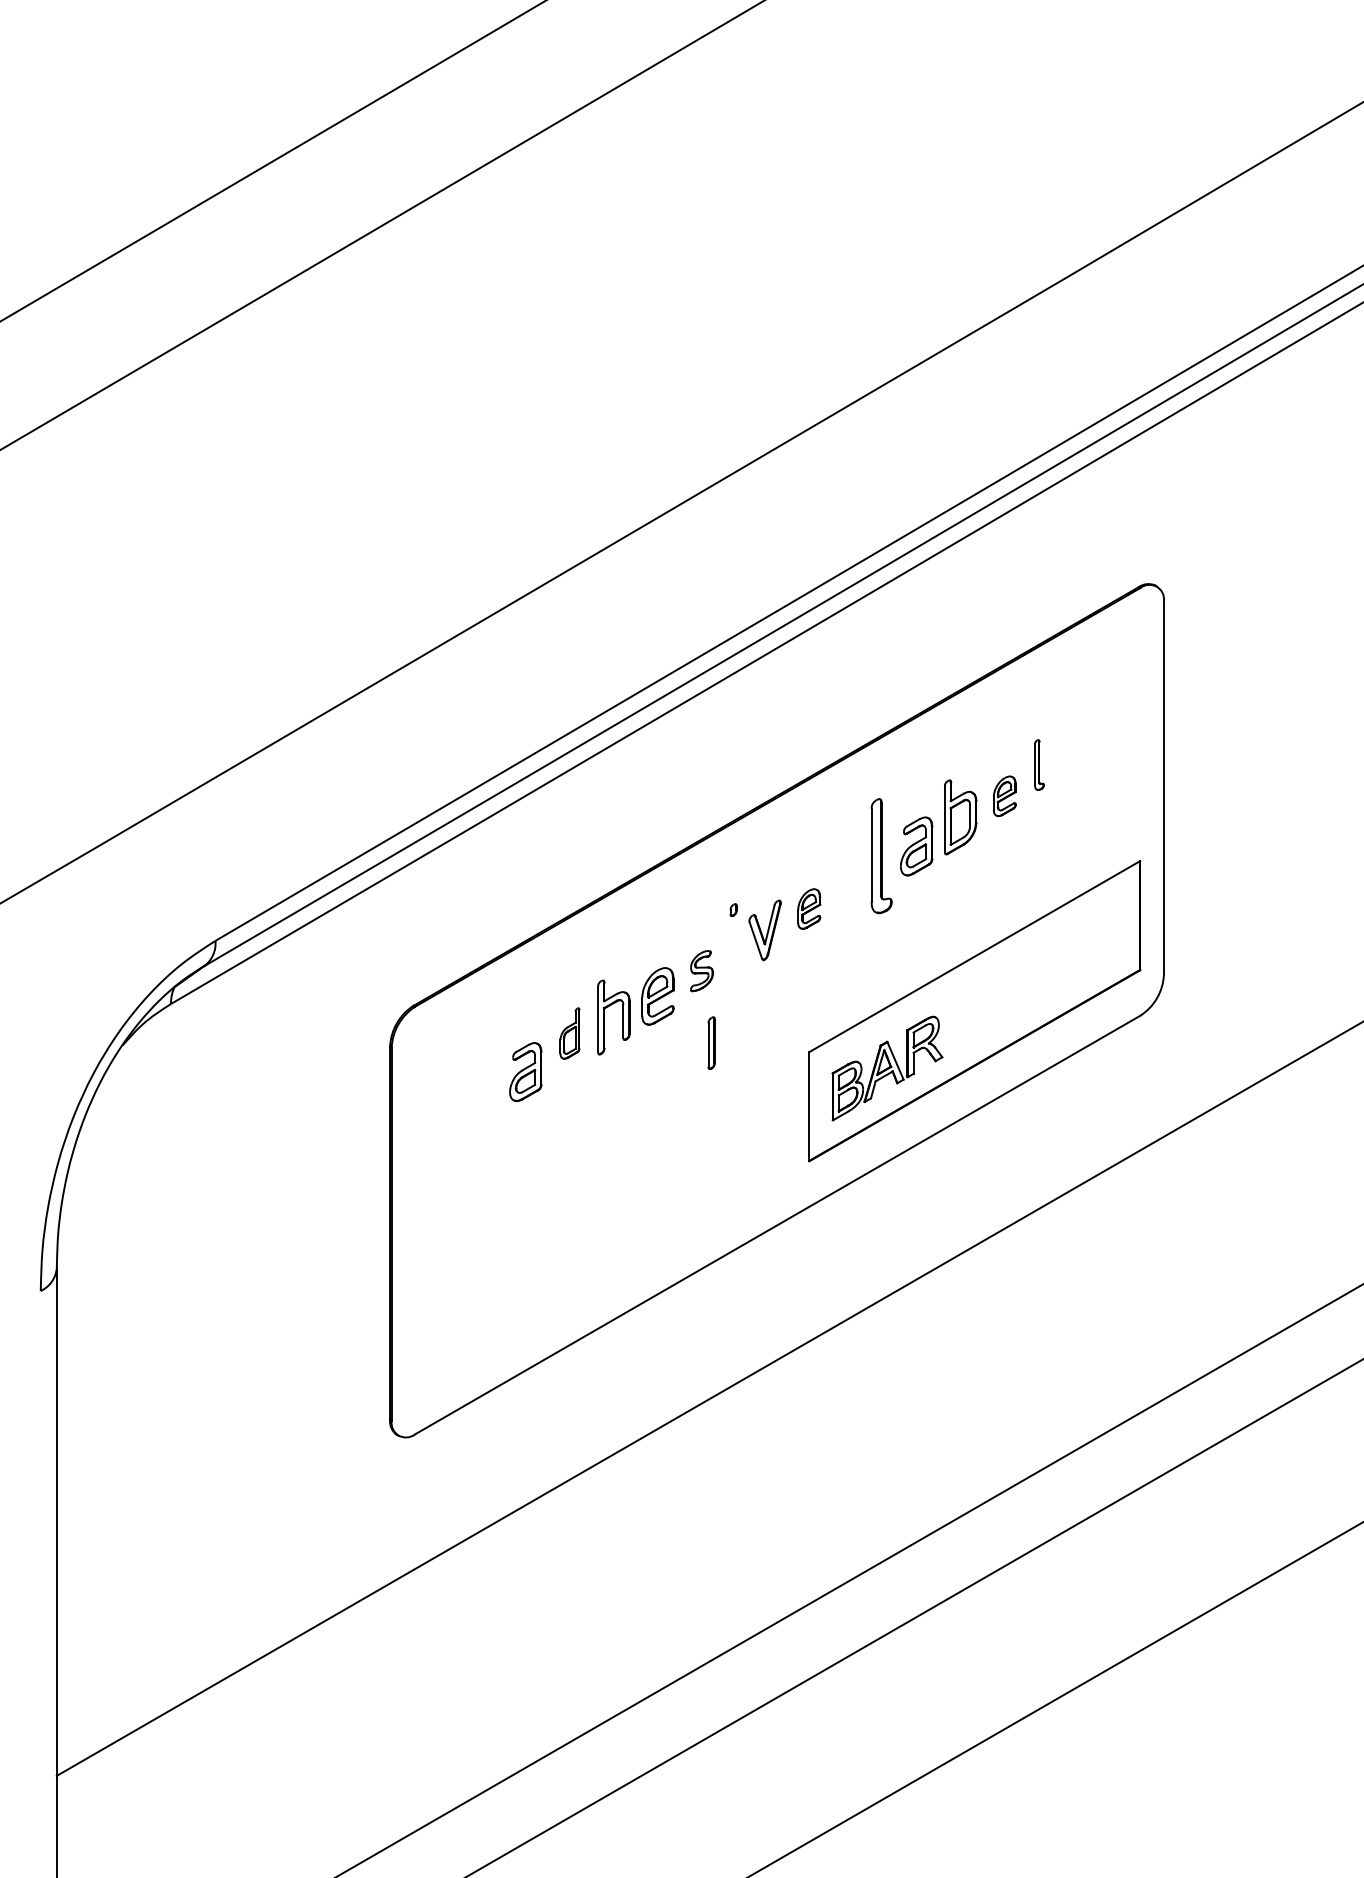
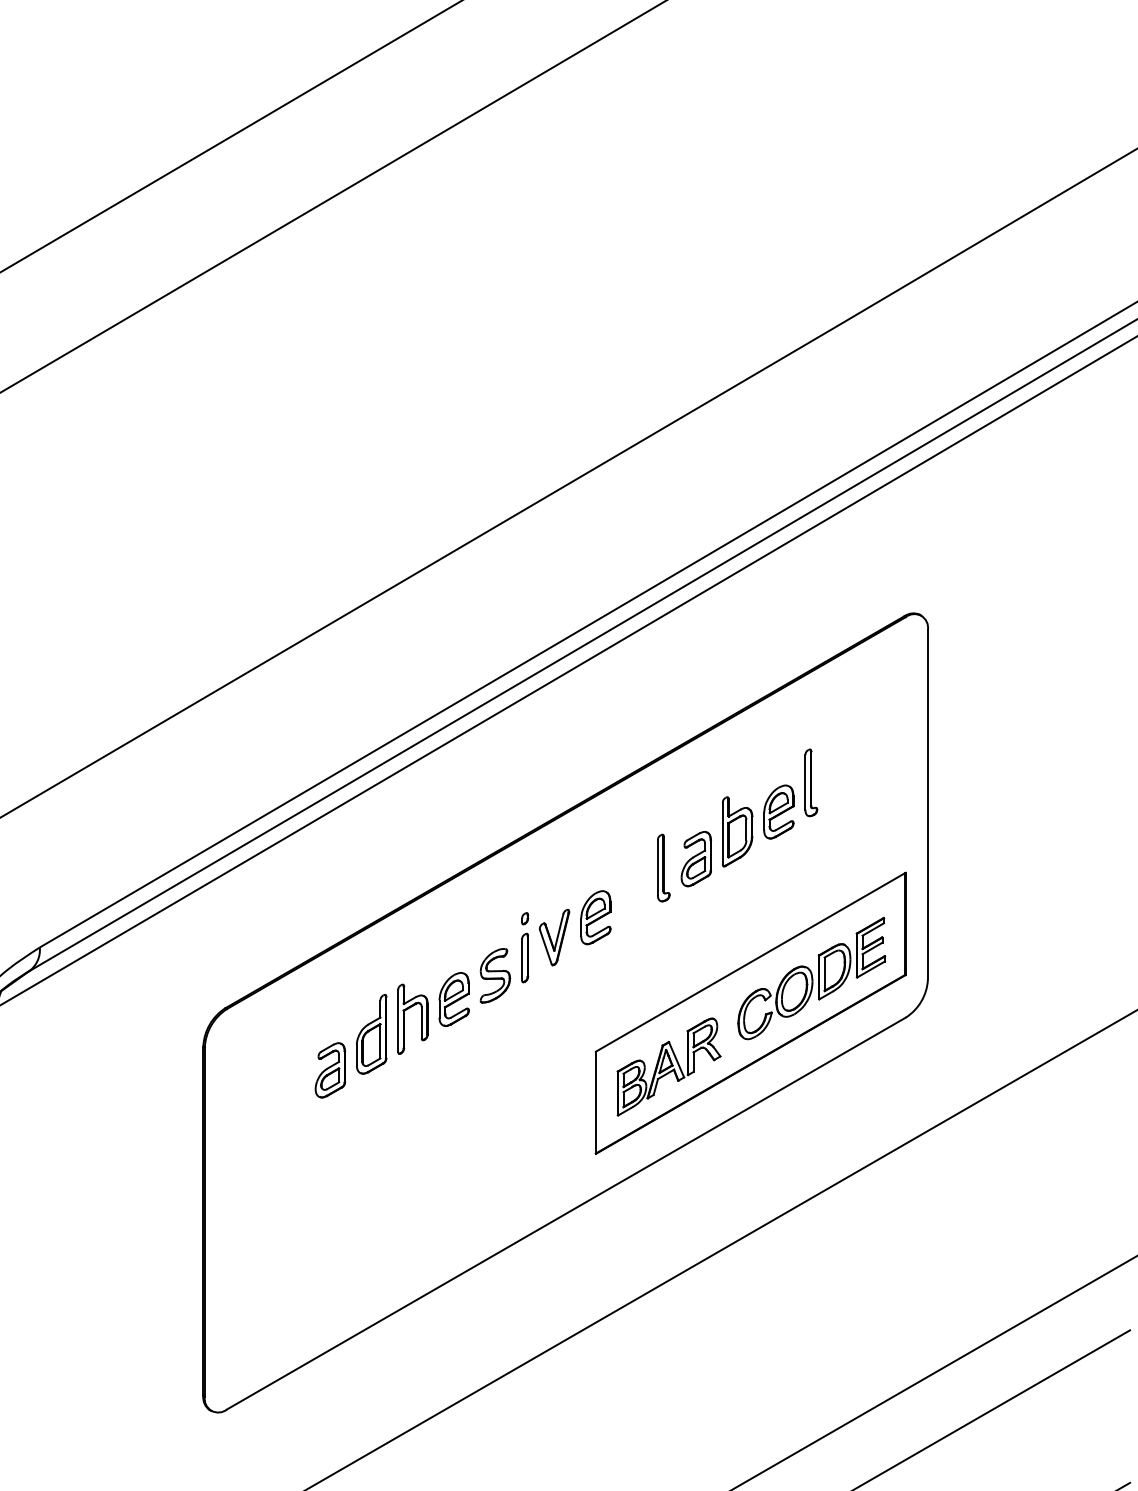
part: (1039, 764) -> (811, 782), size x1.43
part: (1004, 796) -> (778, 812), size x1.43
part: (881, 855) -> (663, 867), size x0.62
part: (808, 908) -> (595, 917), size x1.43
part: (701, 970) -> (494, 975), size x1.43
part: (1039, 973) -> (811, 978), added
part: (569, 1033) -> (371, 1034), size x1.67
part: (711, 1042) -> (524, 957), moved

